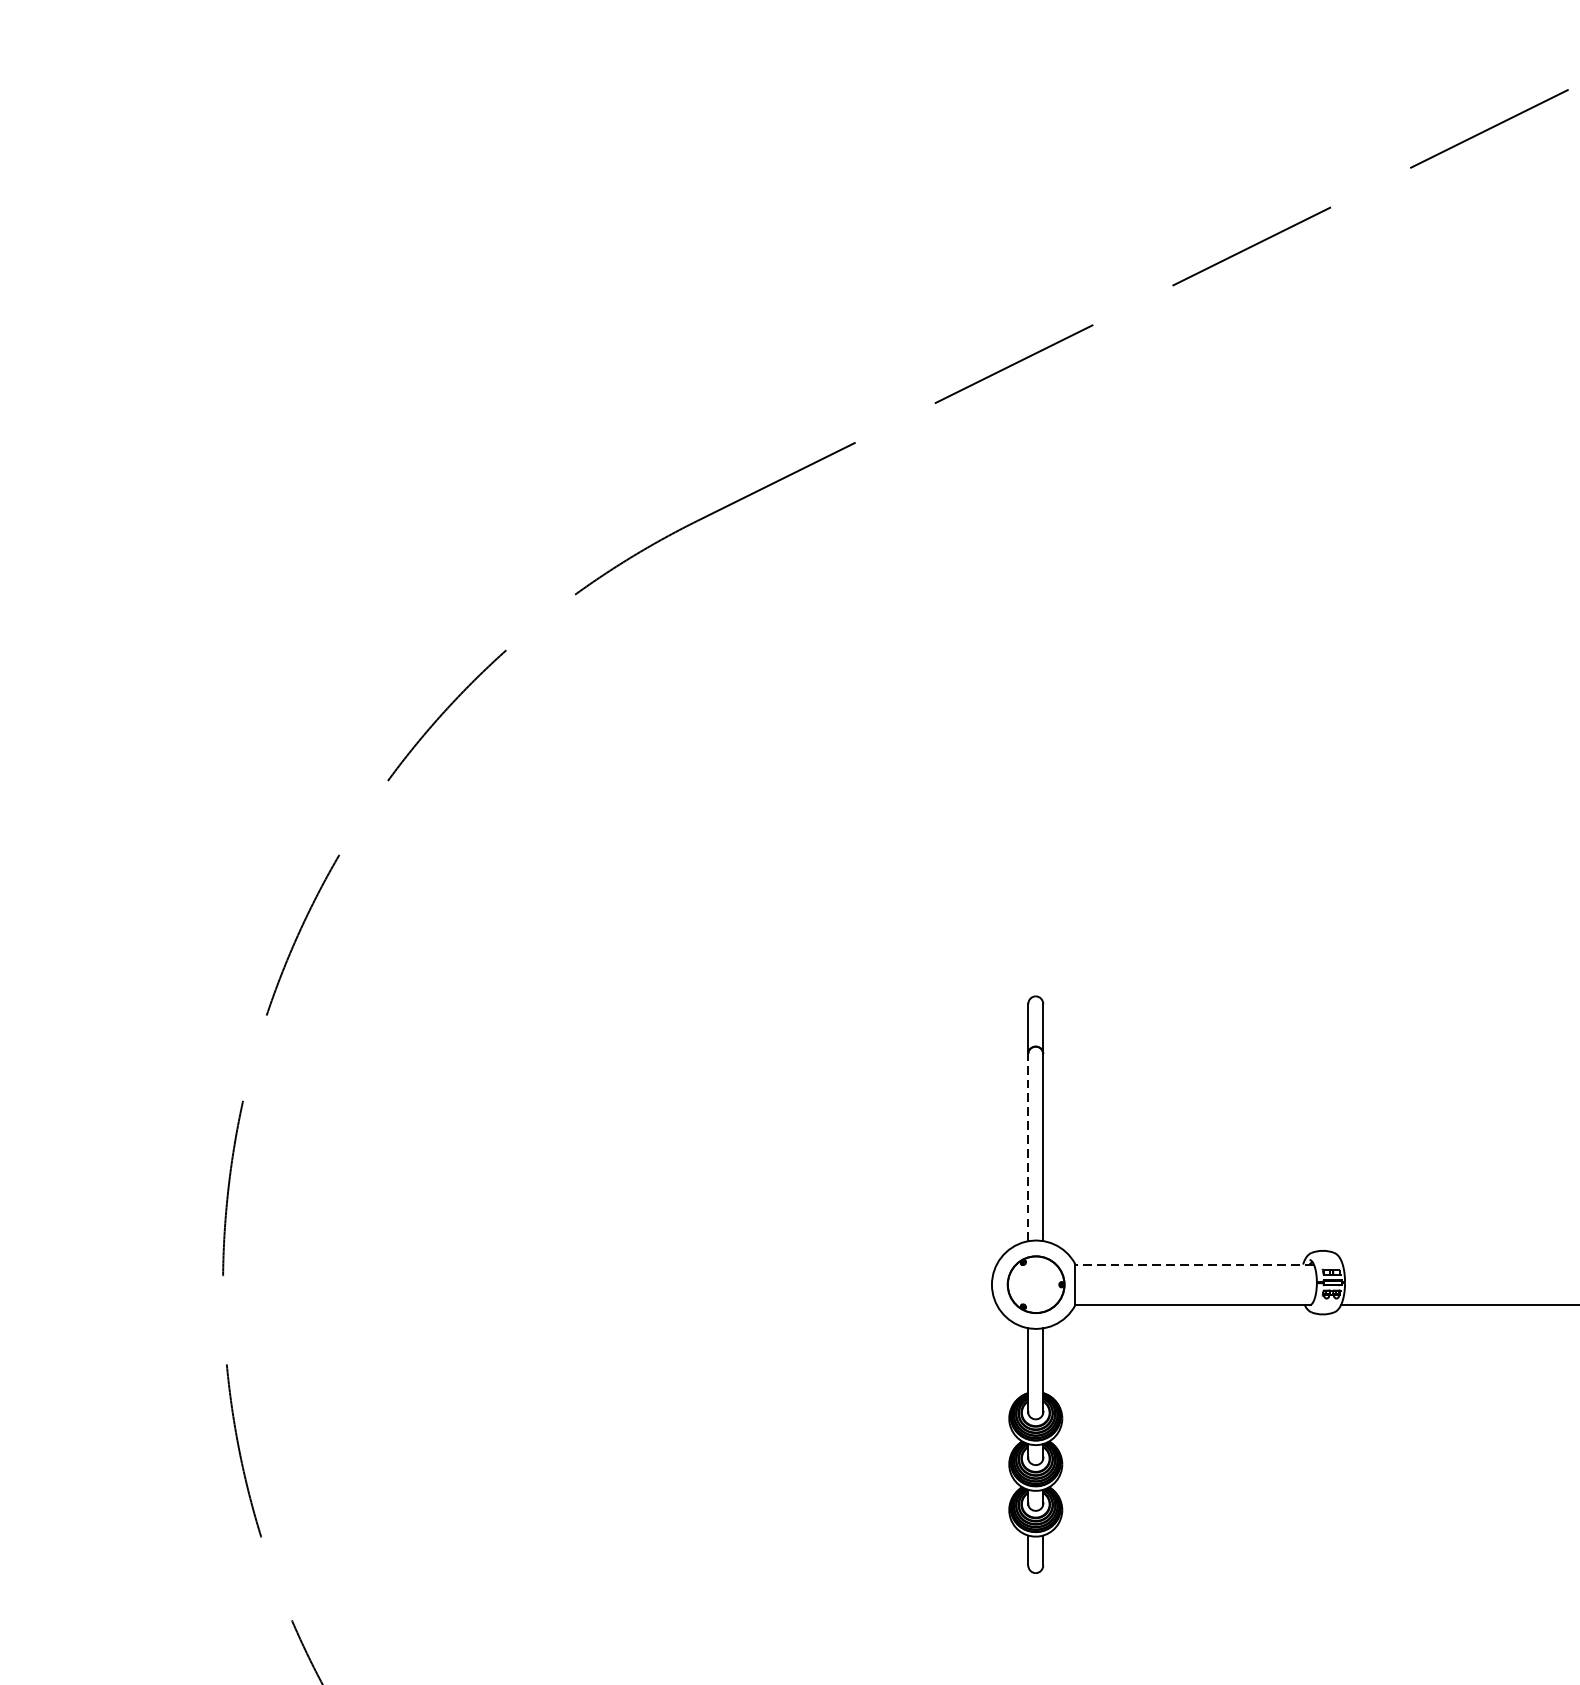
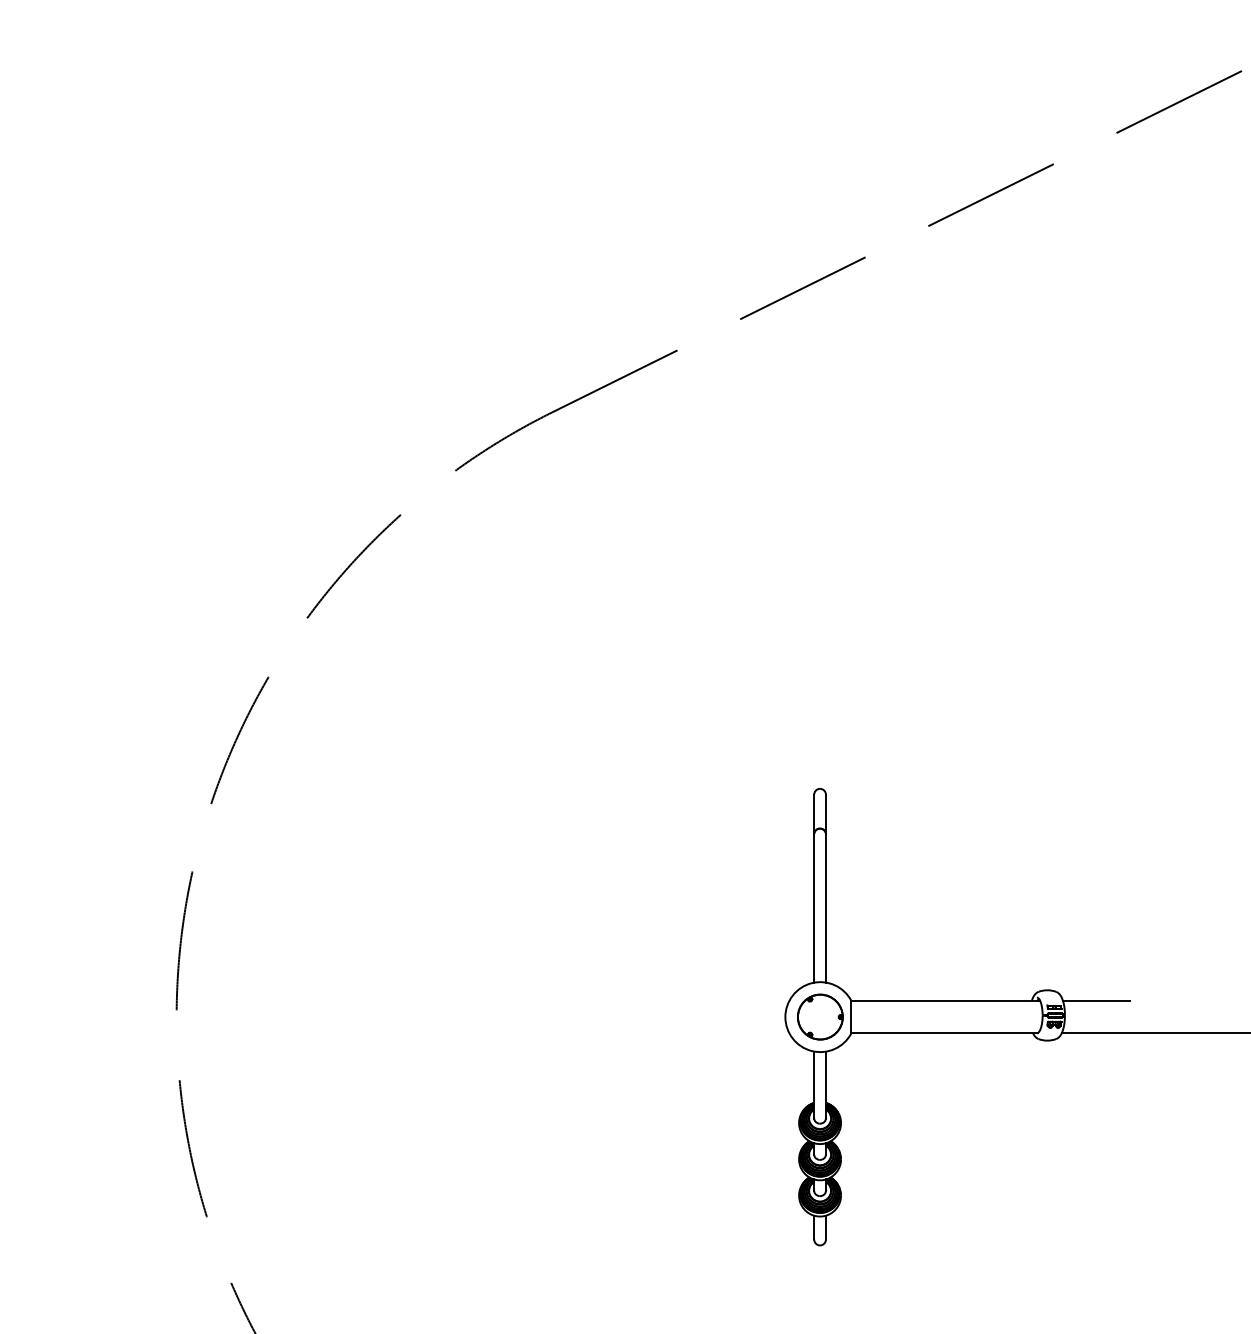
line: (1028, 1147) -> (814, 908), dashed -> solid
line: (1194, 1265) -> (945, 1001), dashed -> solid
line: (1384, 1265) -> (1096, 1001), added

